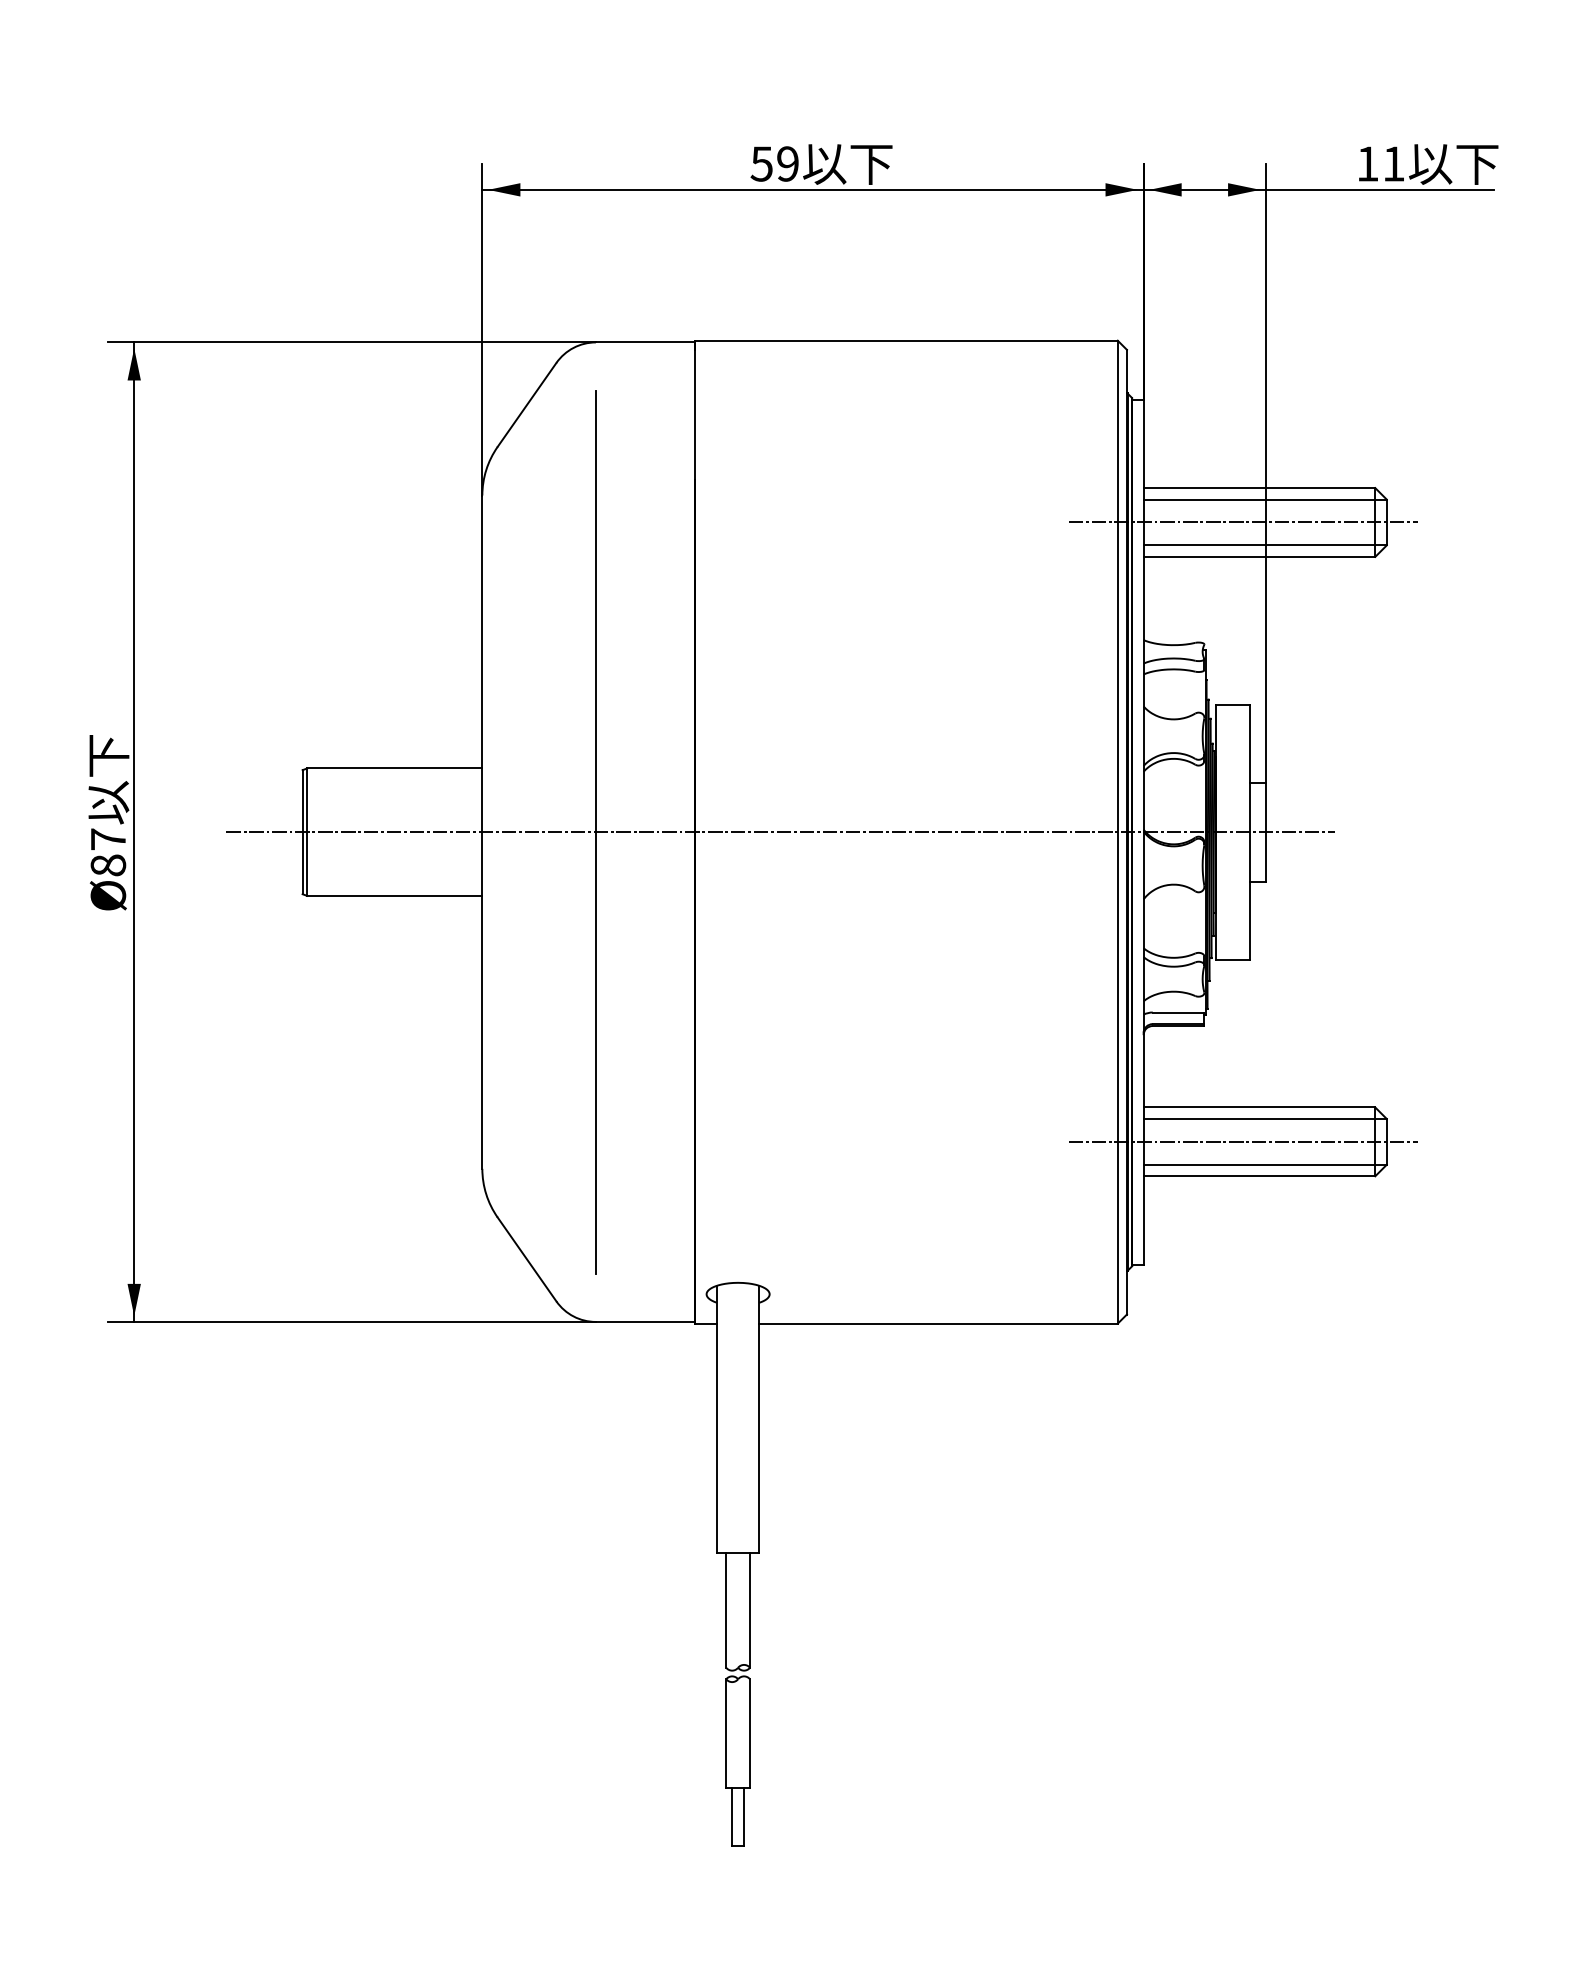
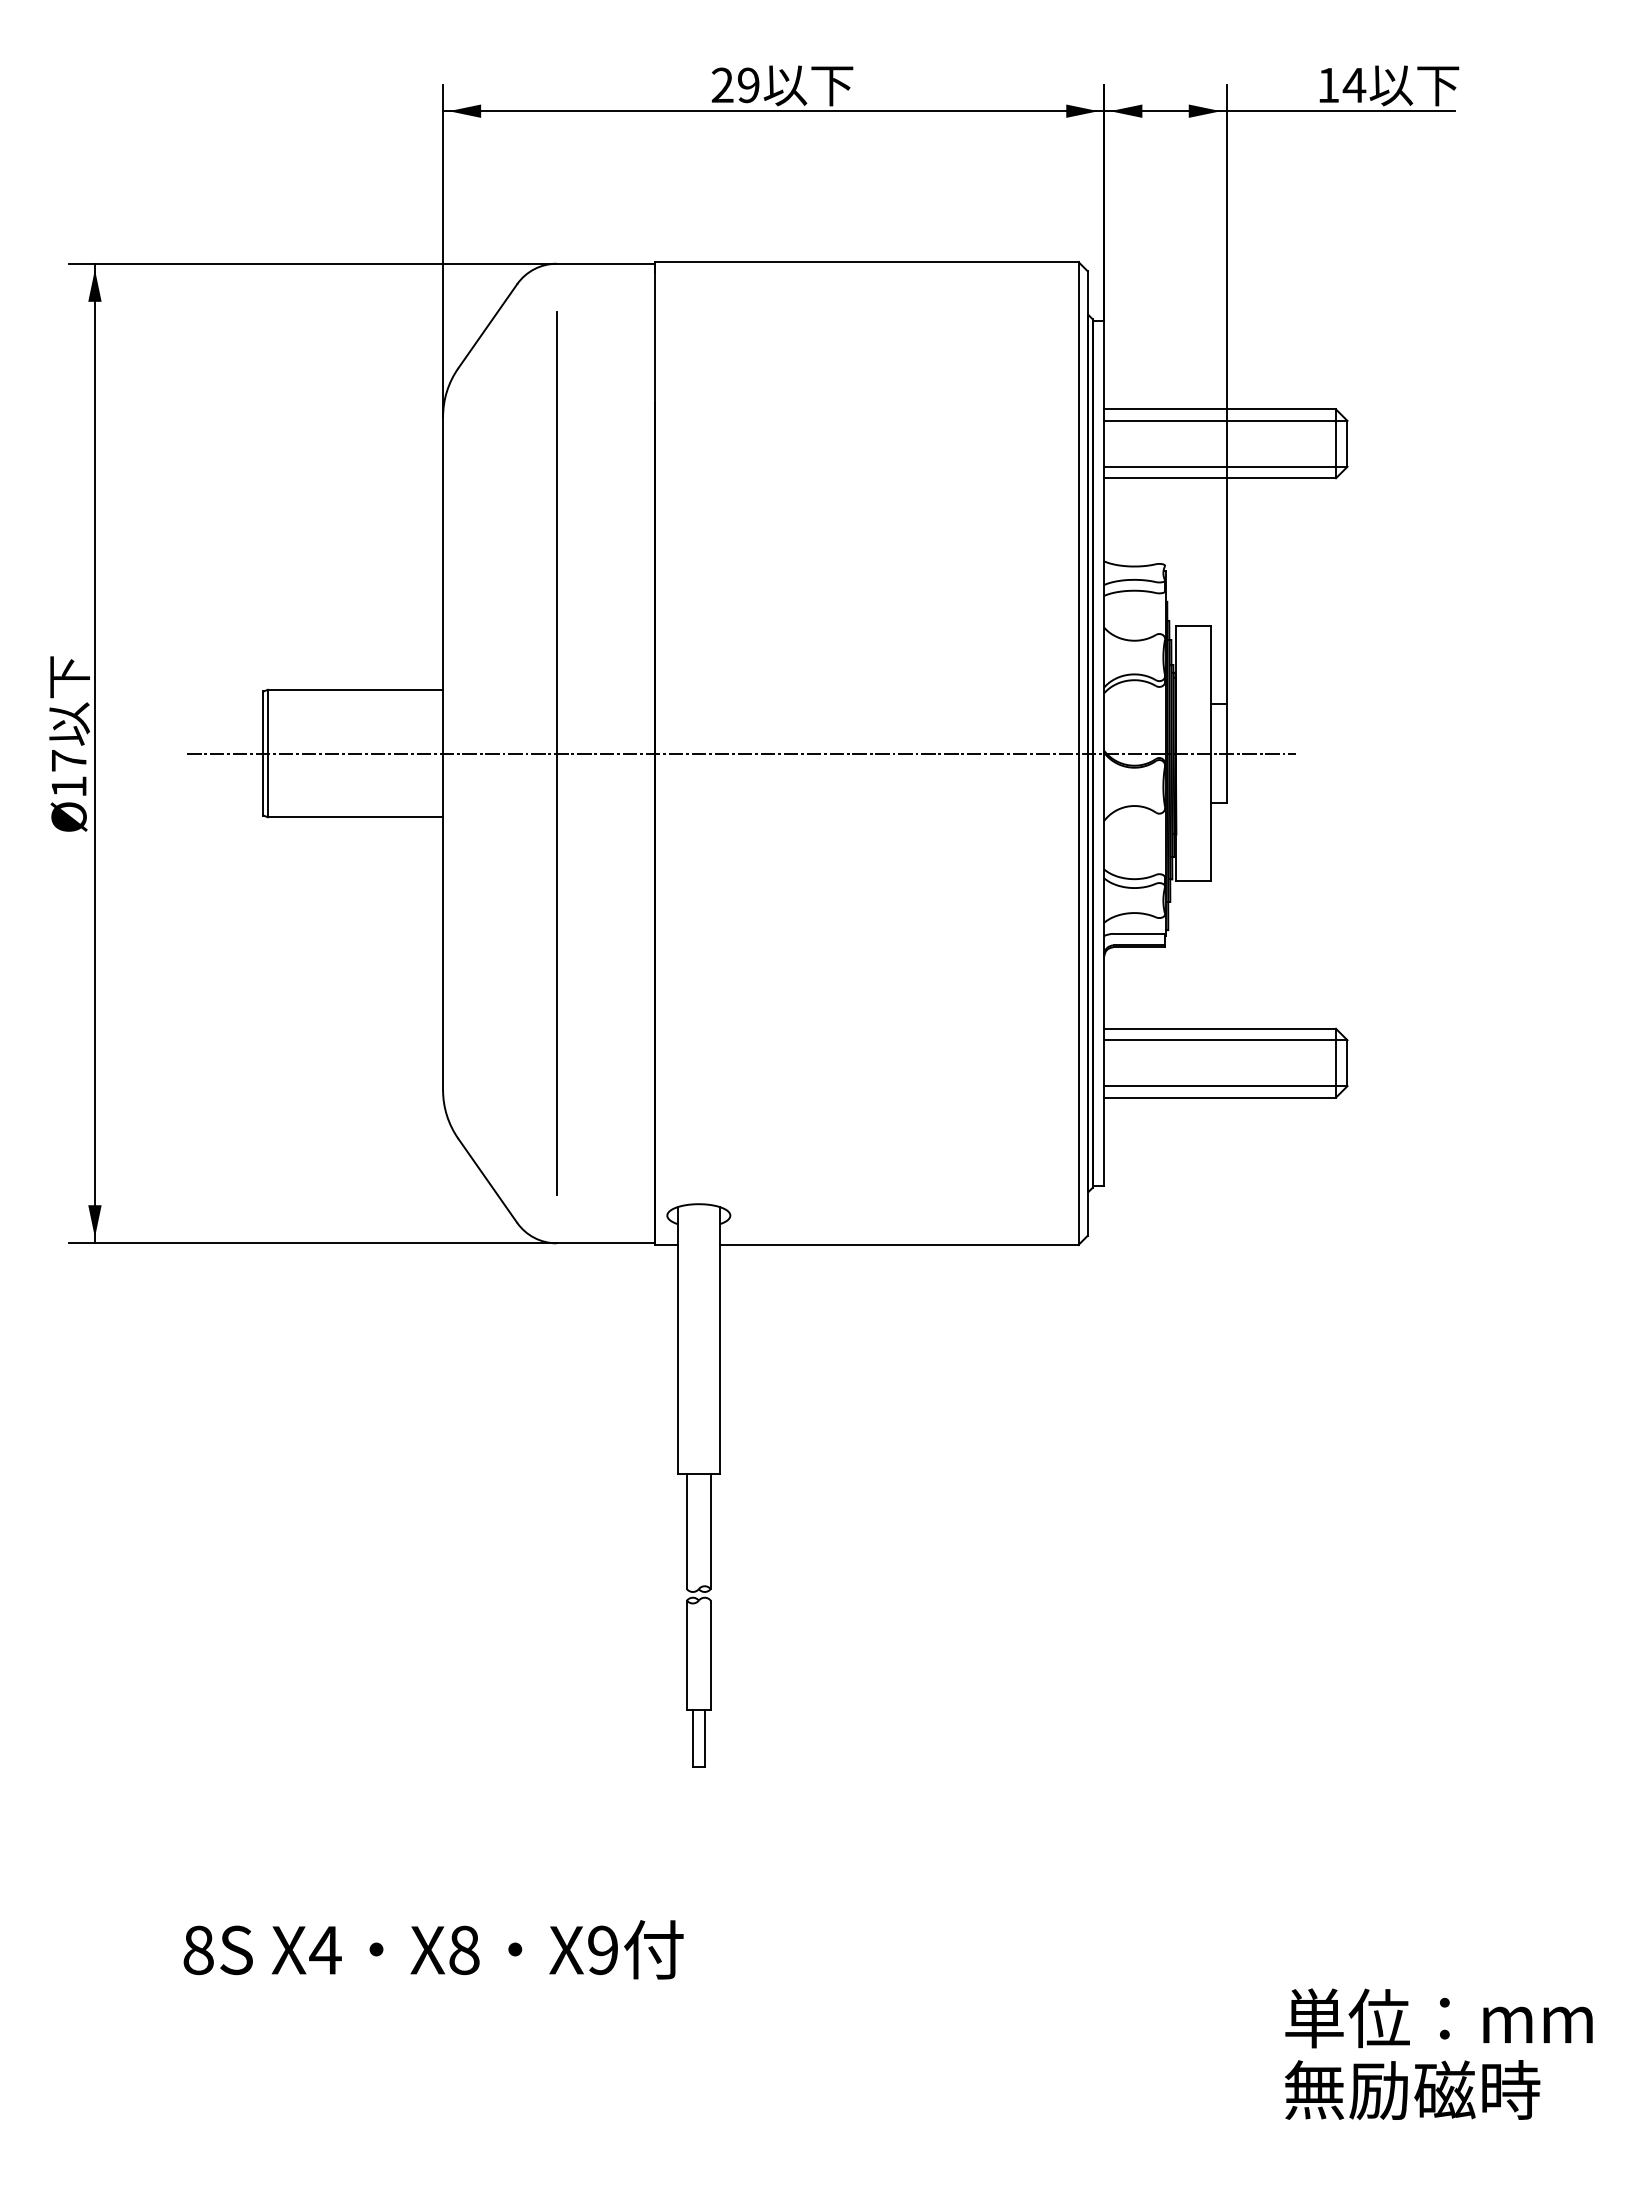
text: (761, 164) -> (722, 85), 59 -> 29
text: (1393, 164) -> (1354, 85), 11 -> 14
line: (1242, 522) -> (1203, 443), removed
text: (107, 865) -> (68, 786), Ø87 -> Ø17
line: (1242, 1142) -> (1203, 1063), removed

